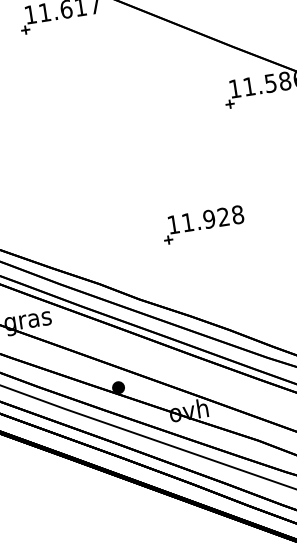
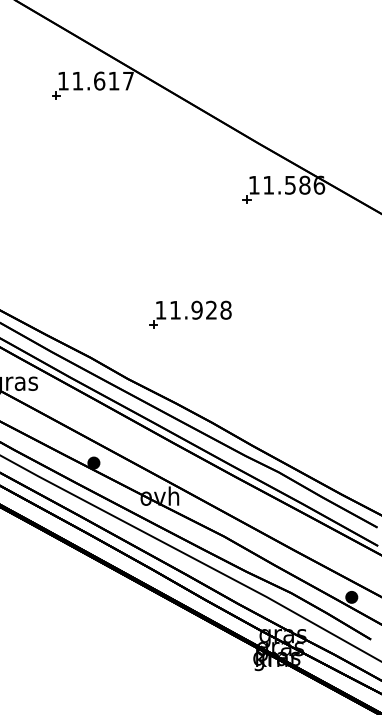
part: (203, 224) -> (190, 314), moved

